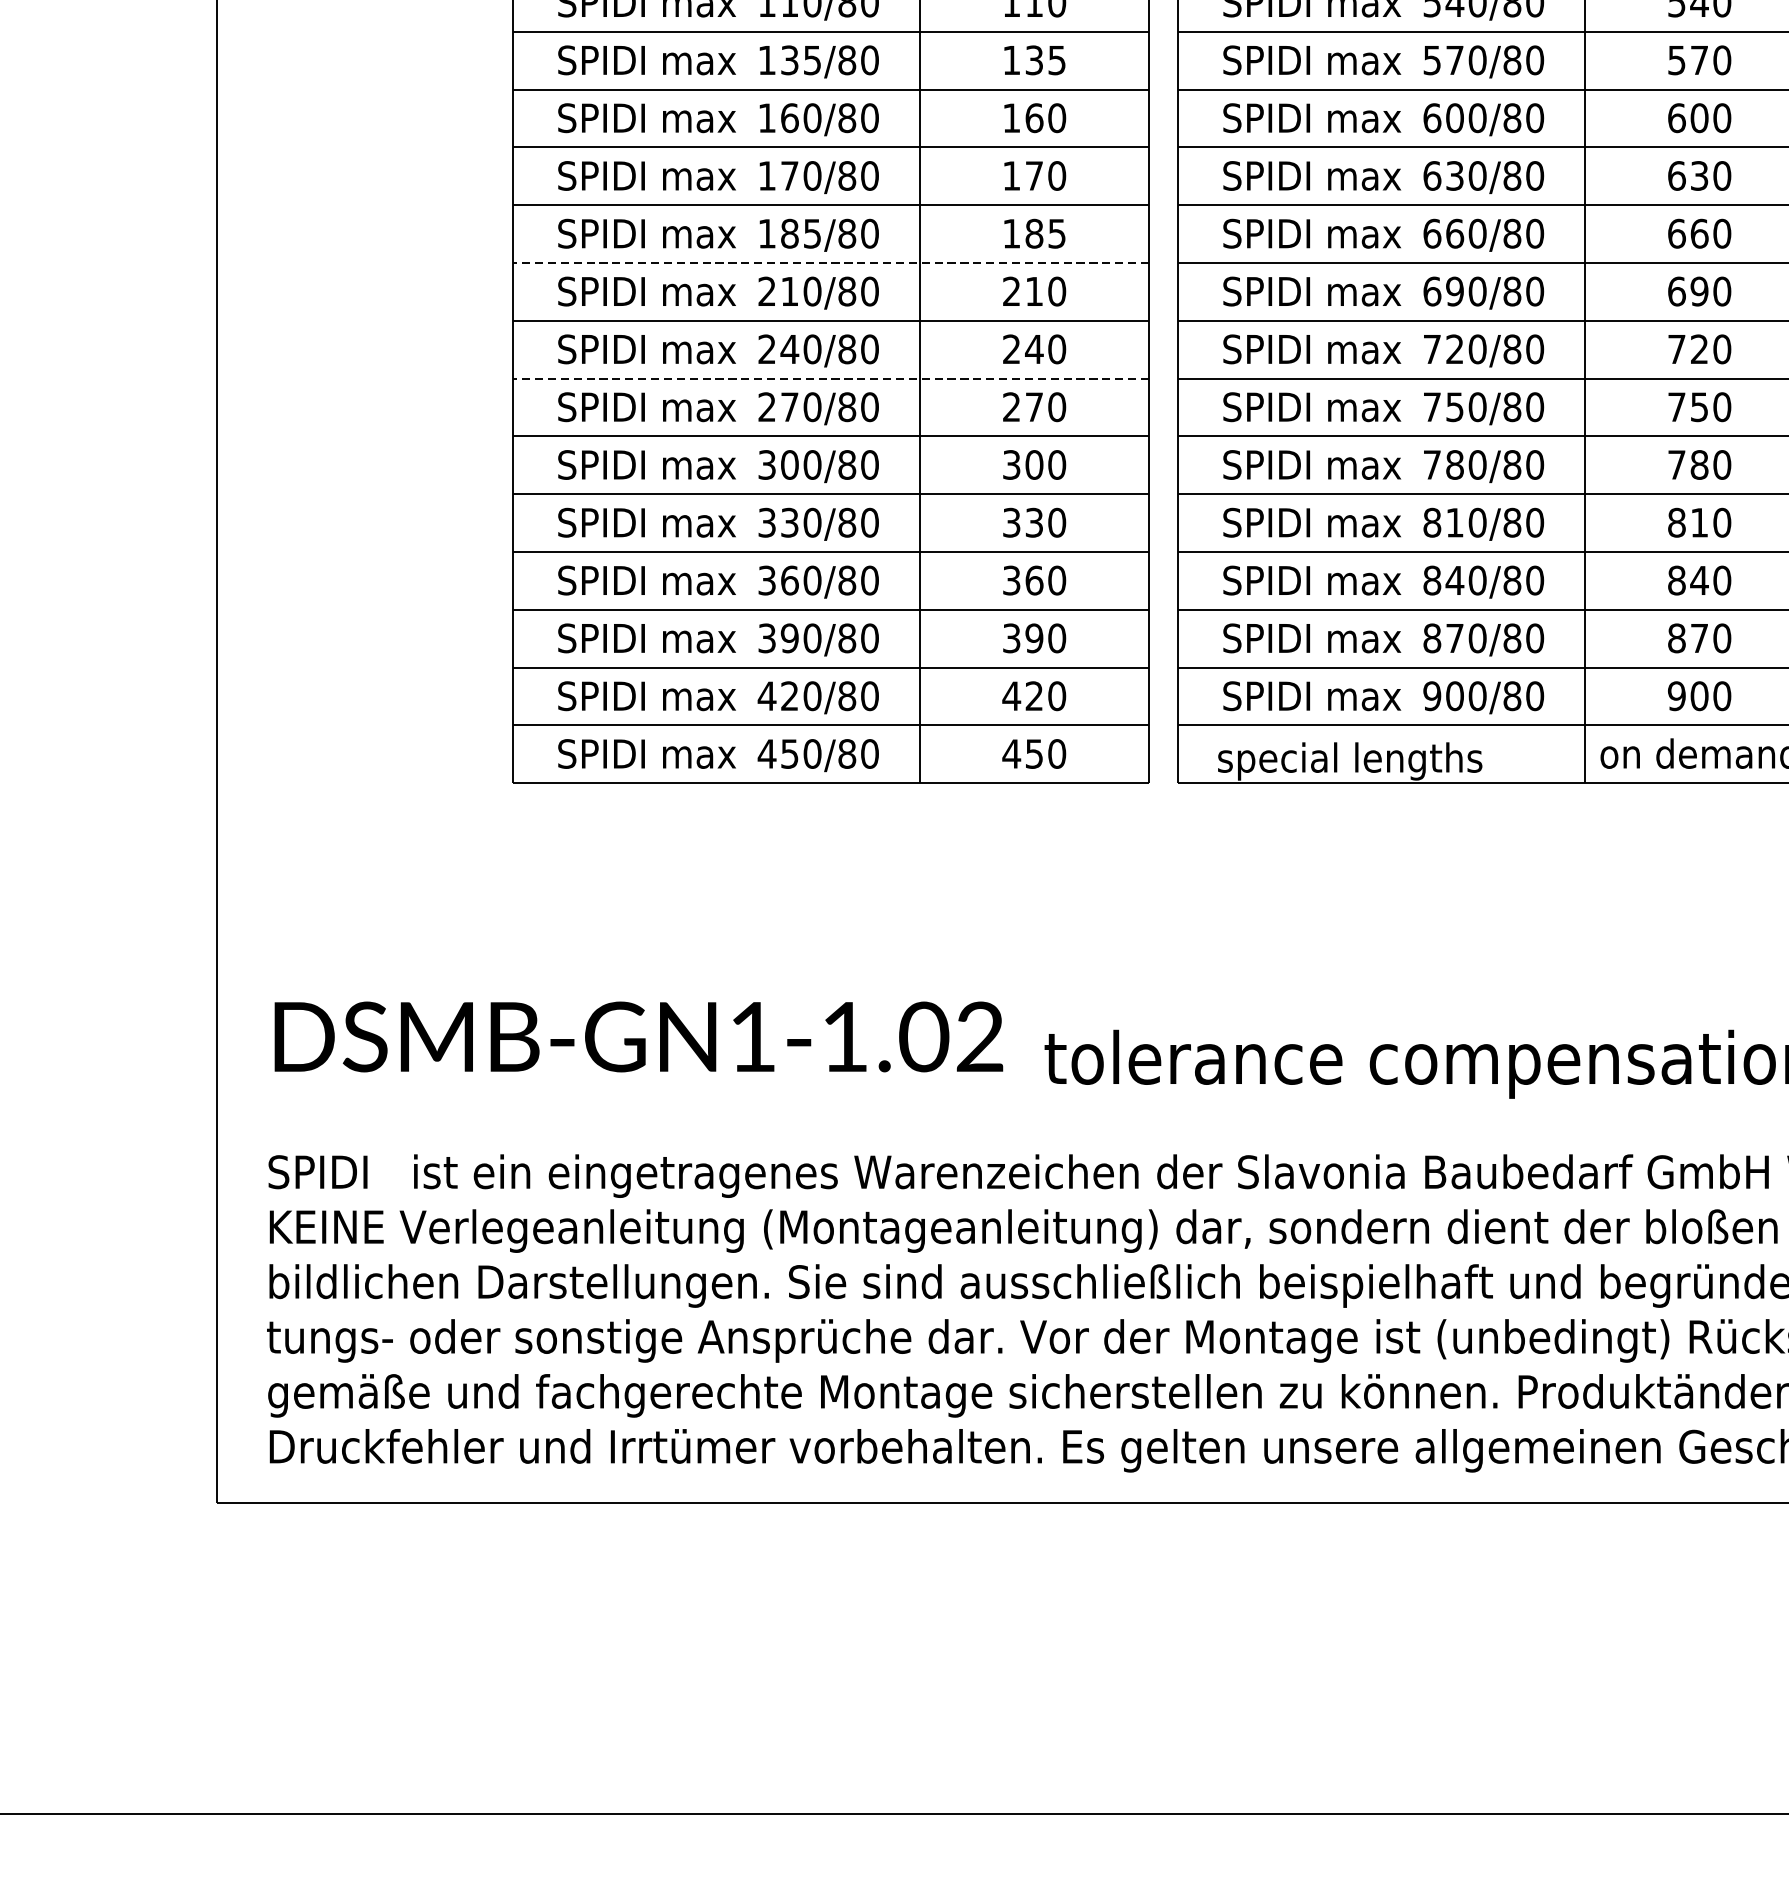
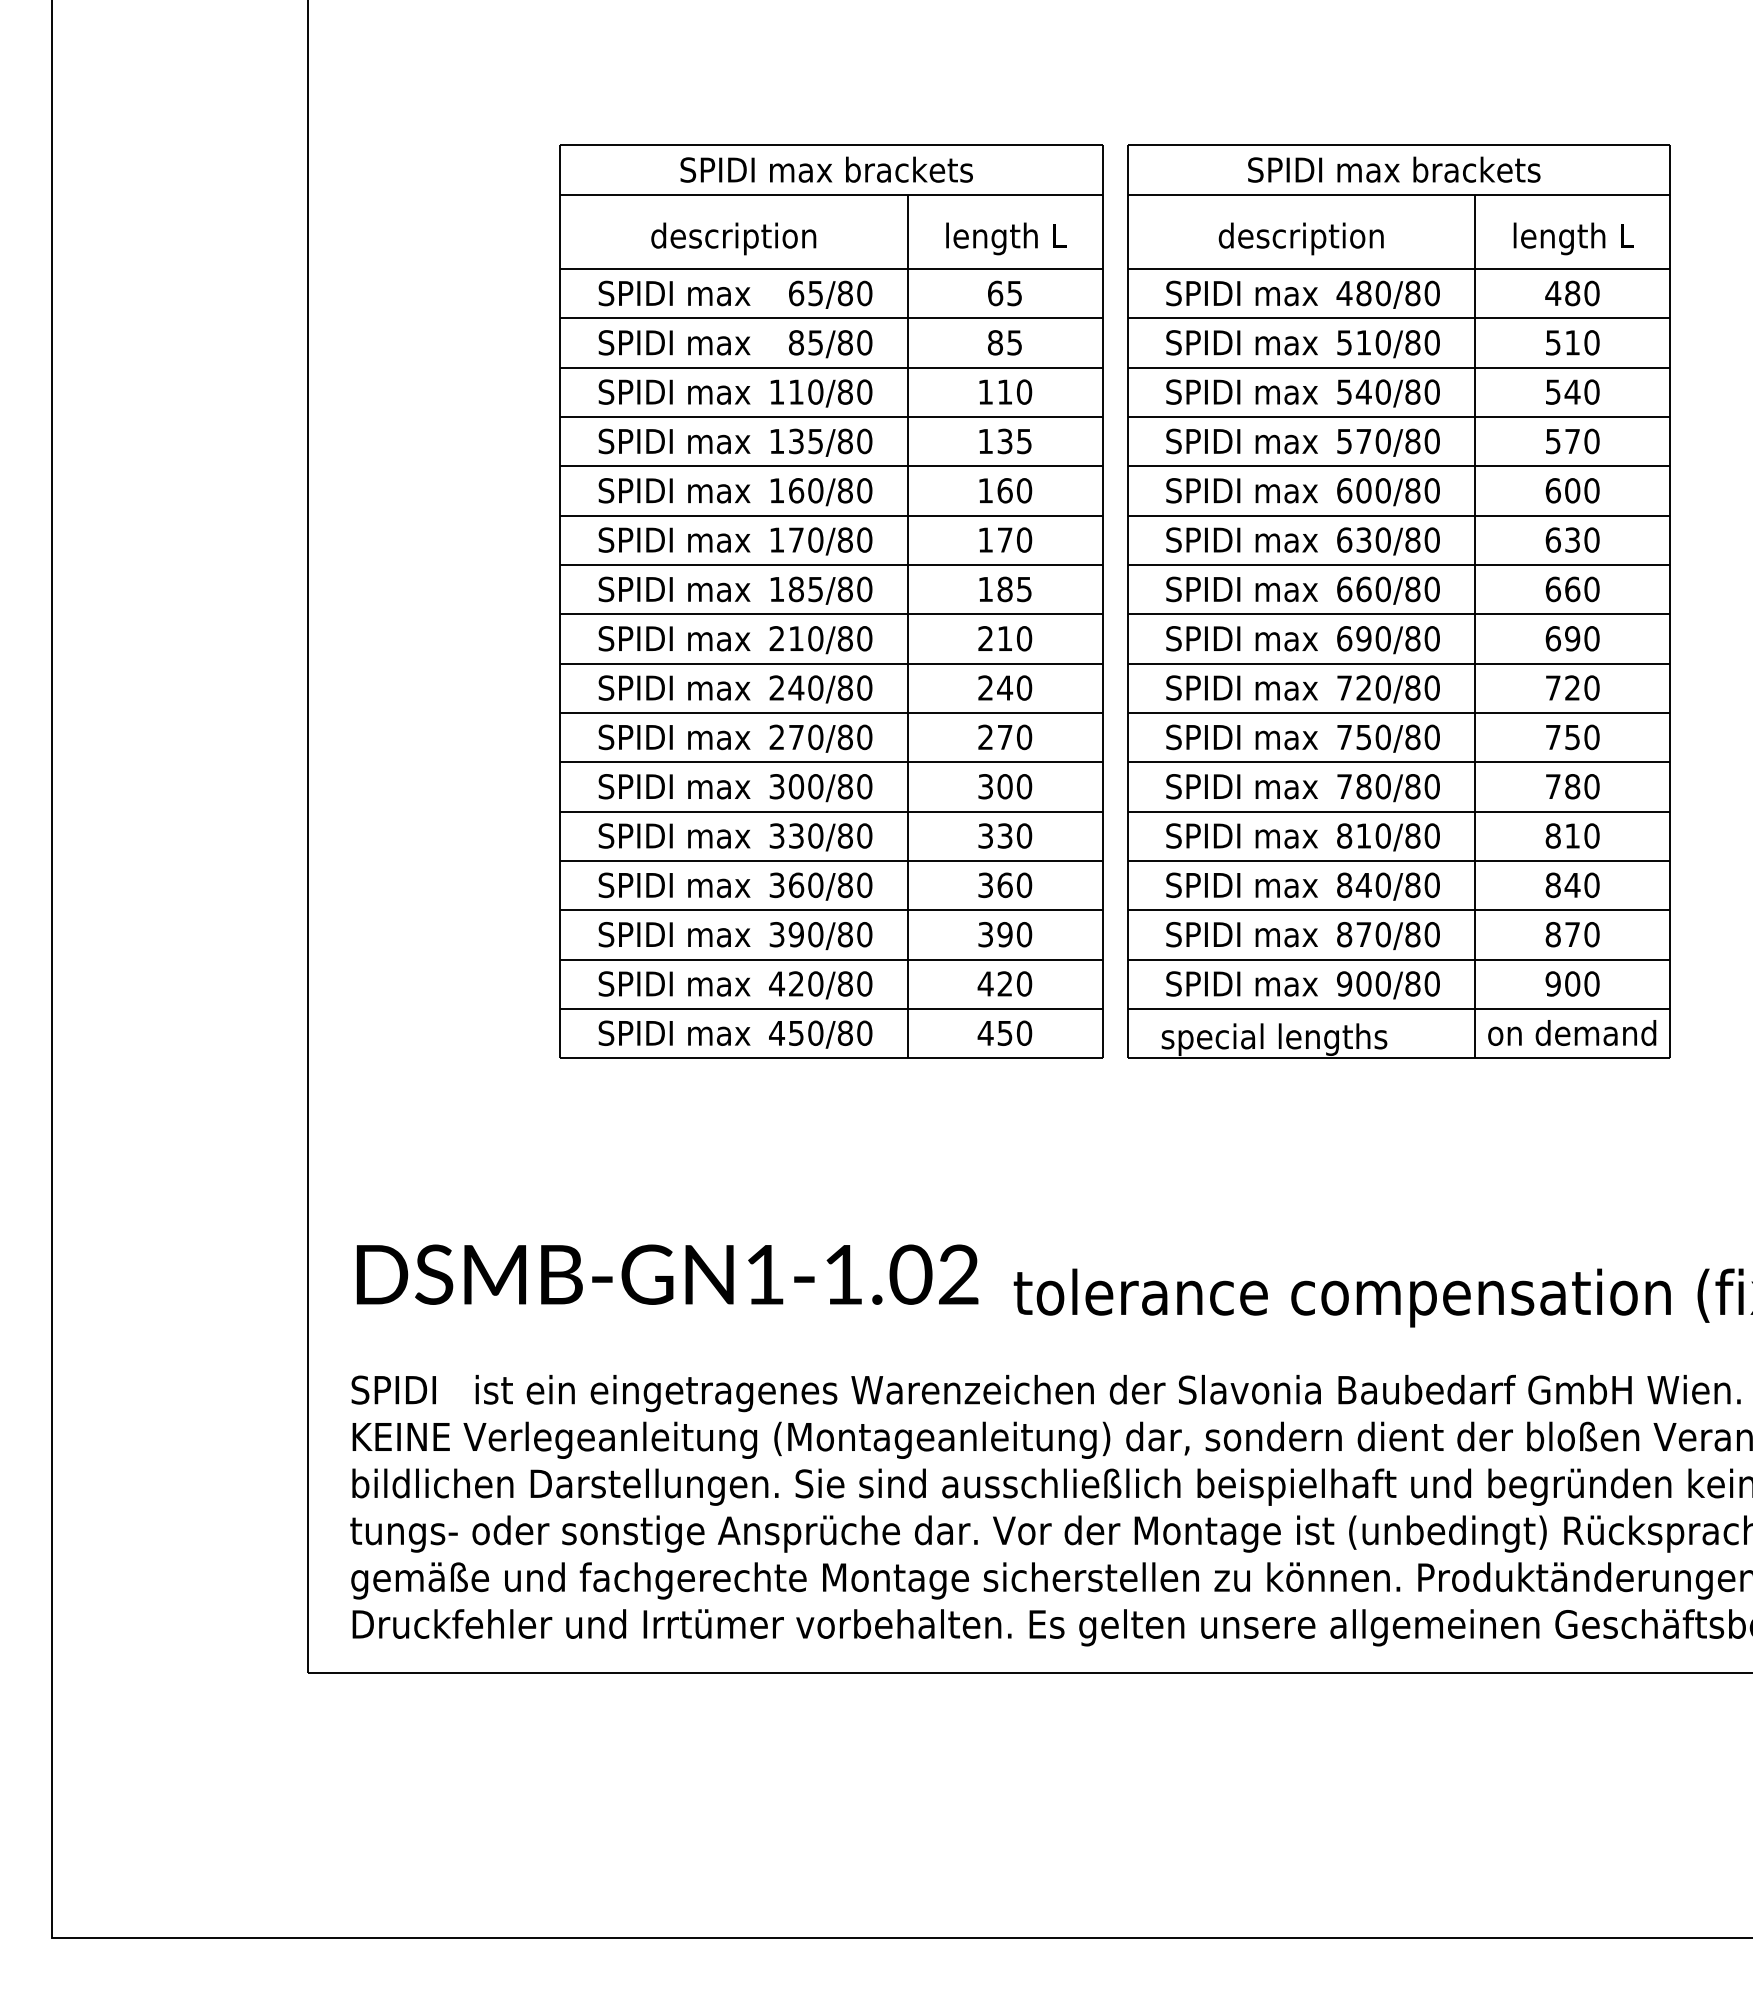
line: (829, 263) -> (830, 614), dashed -> solid
line: (829, 378) -> (830, 712), dashed -> solid

